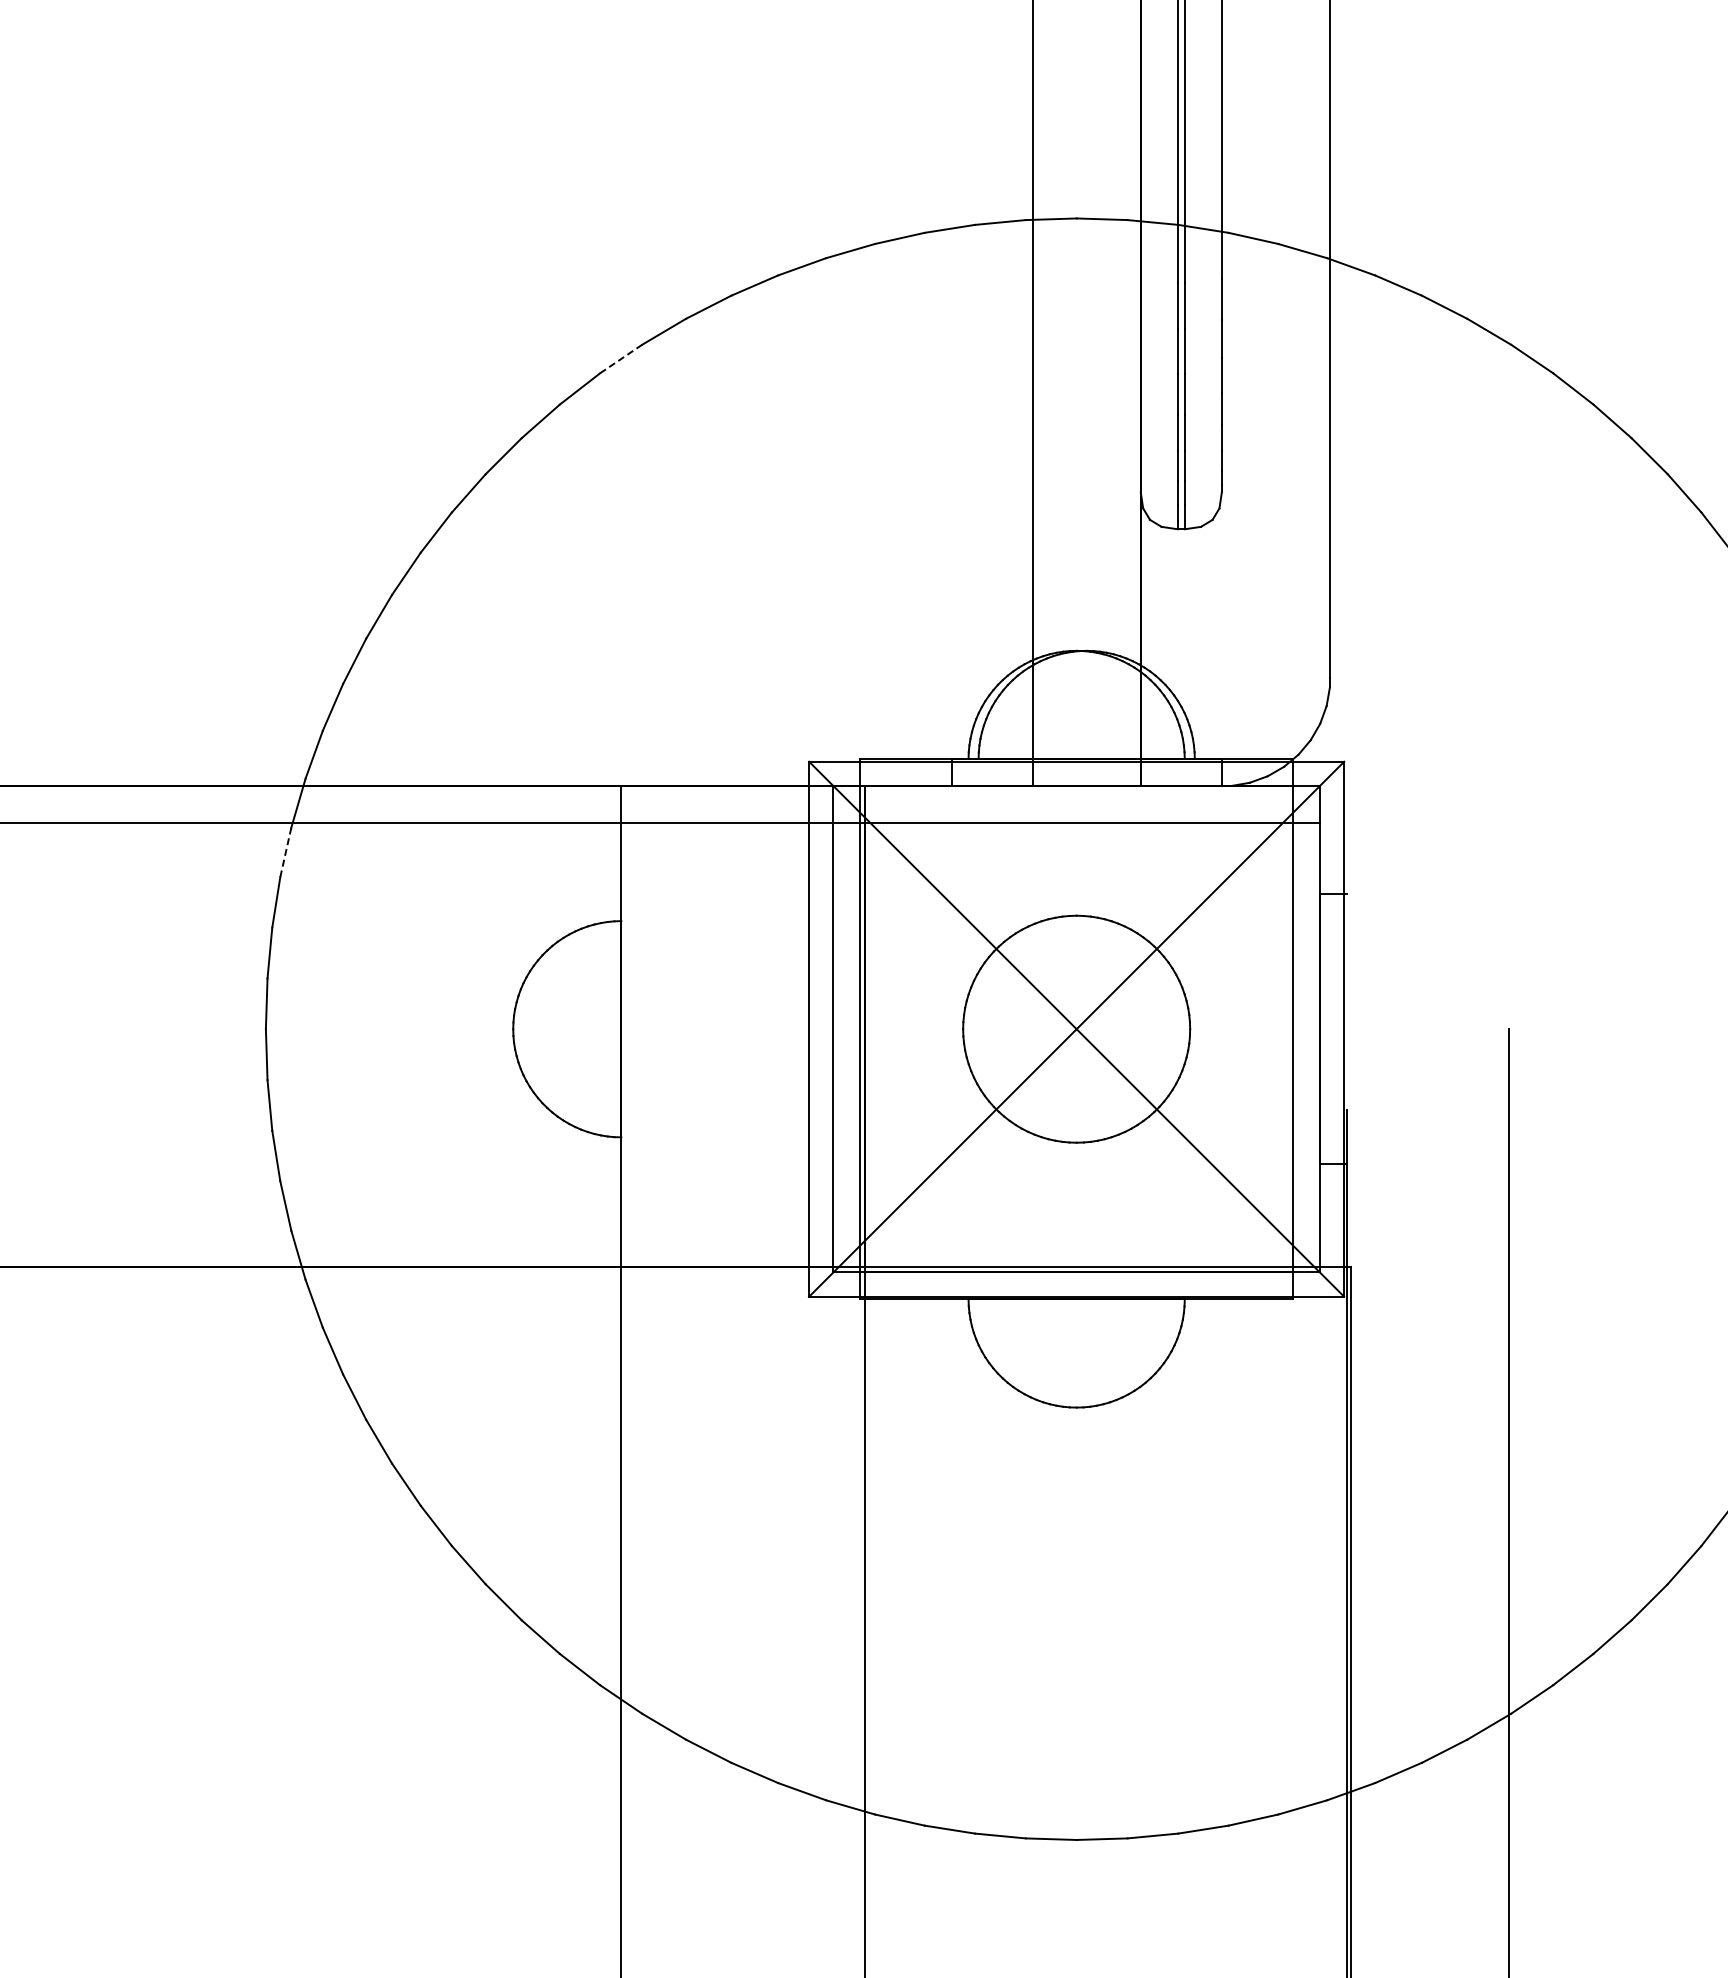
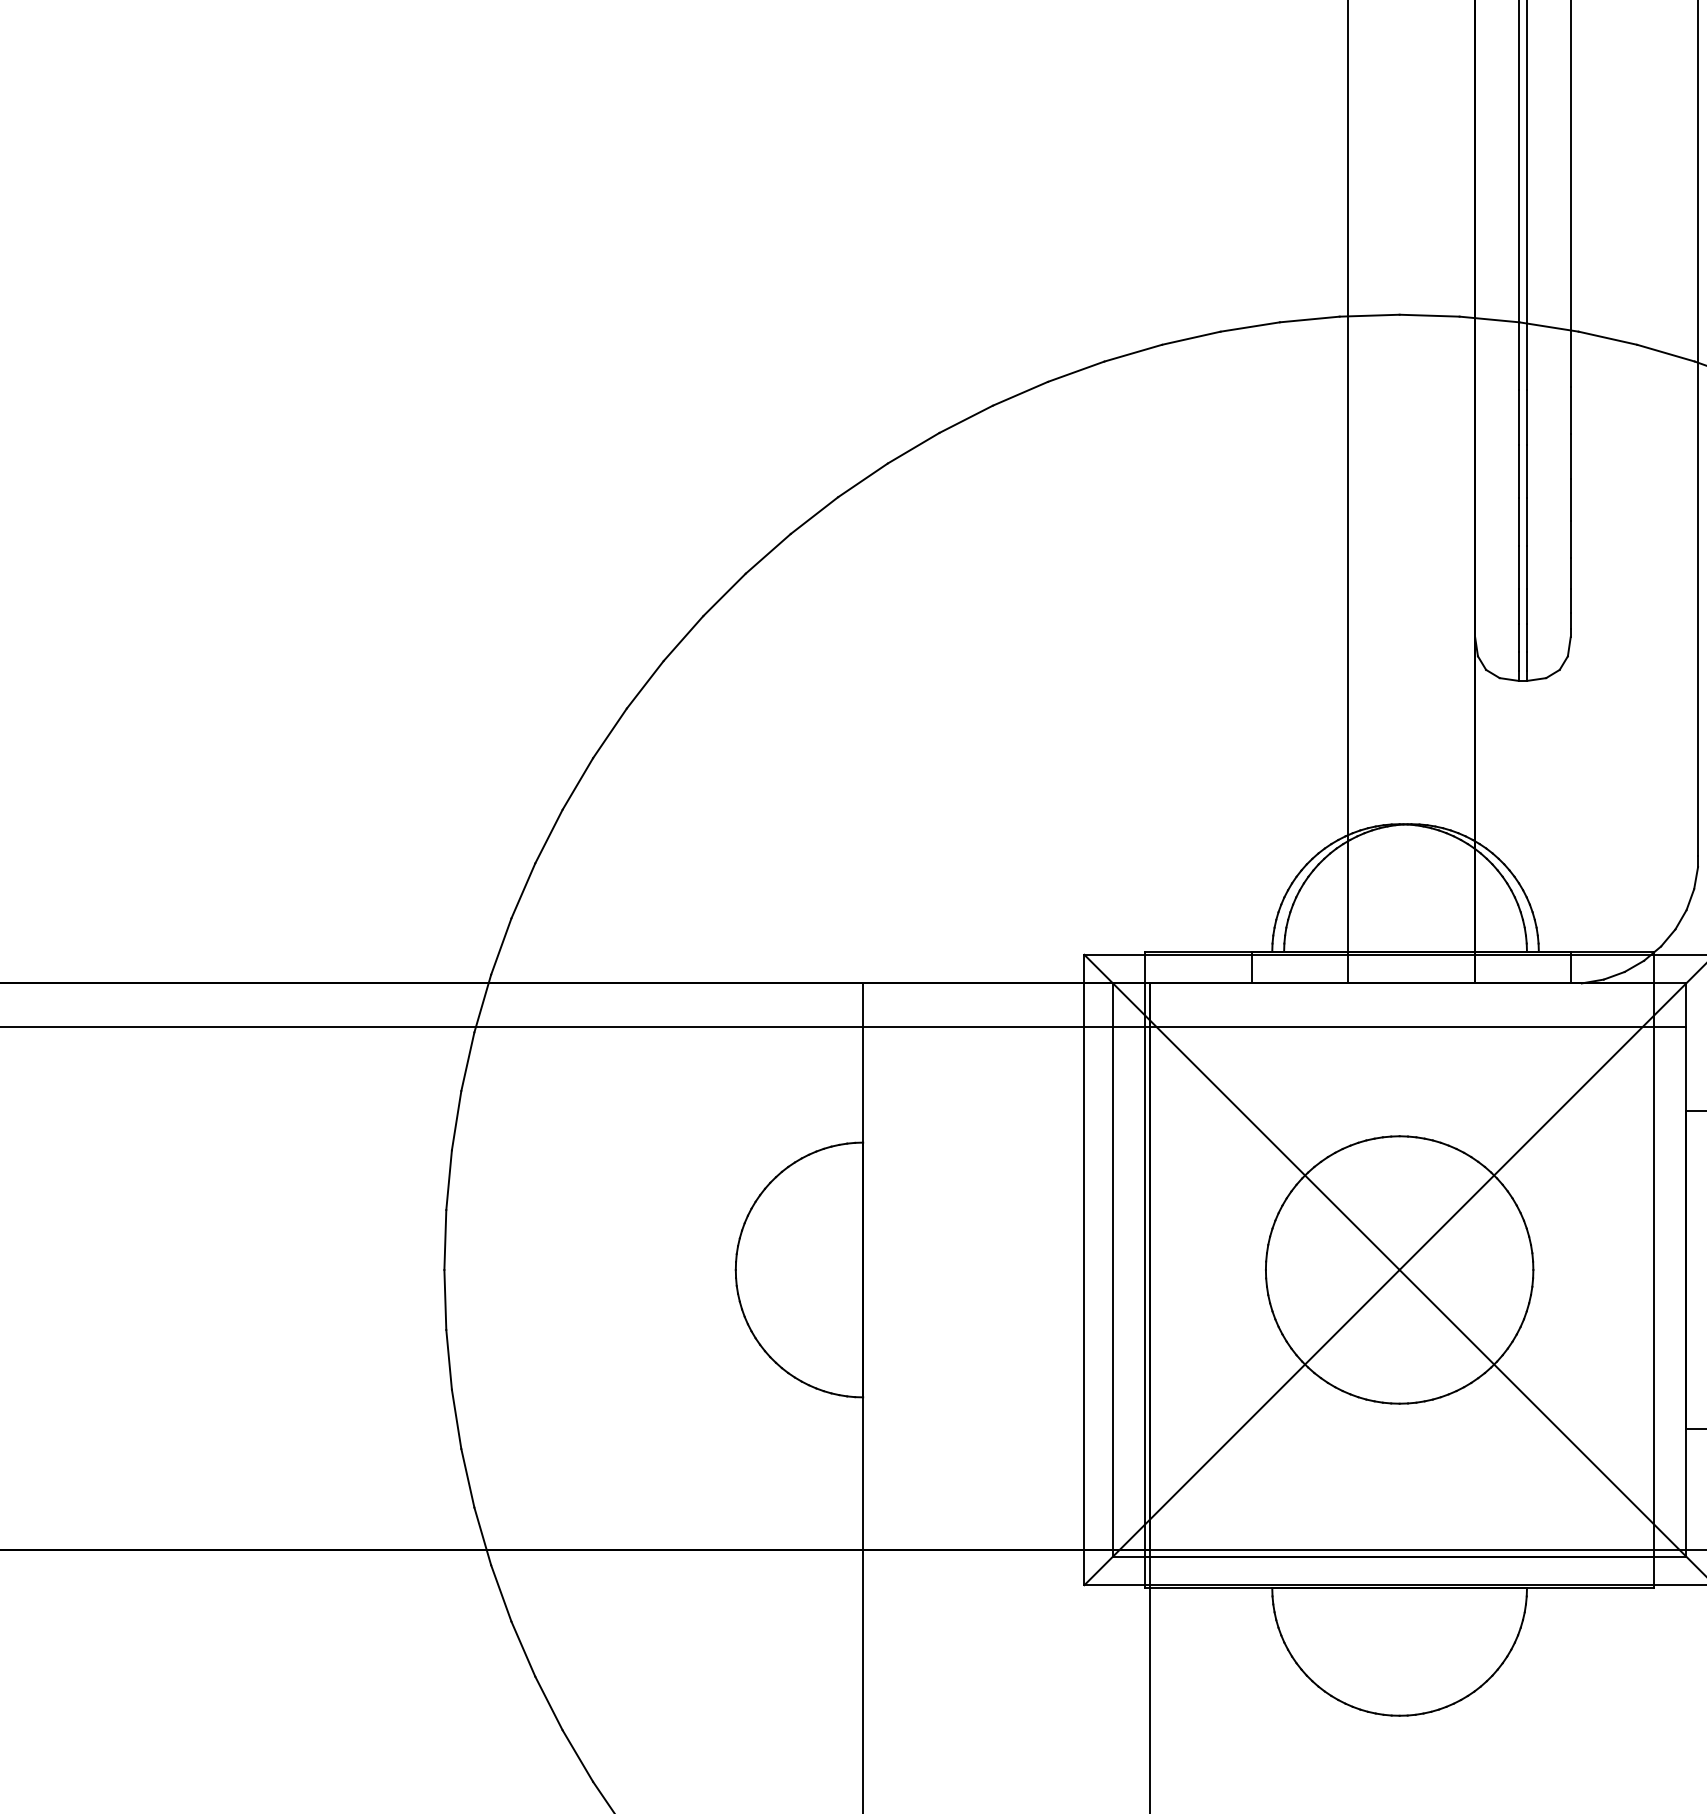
line: (621, 358) -> (863, 479), dashed -> solid
line: (285, 851) -> (467, 1060), dashed -> solid

